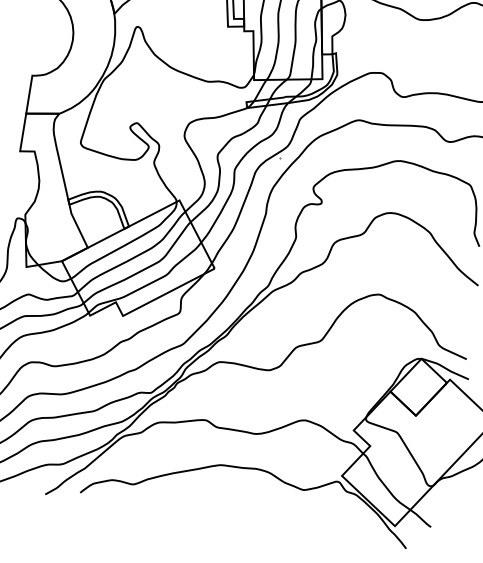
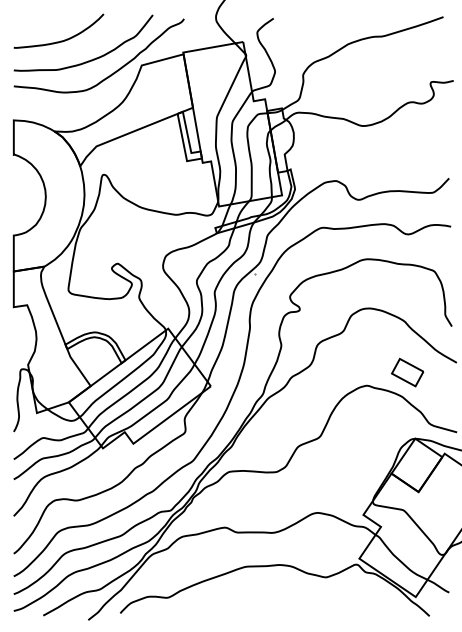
part: (424, 287) -> (407, 372), added

